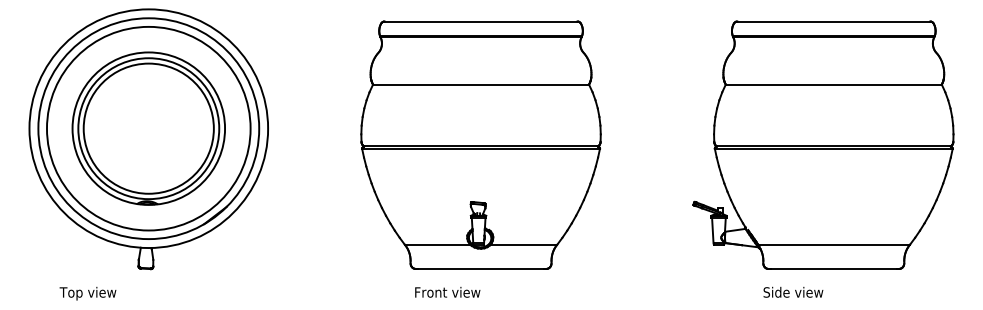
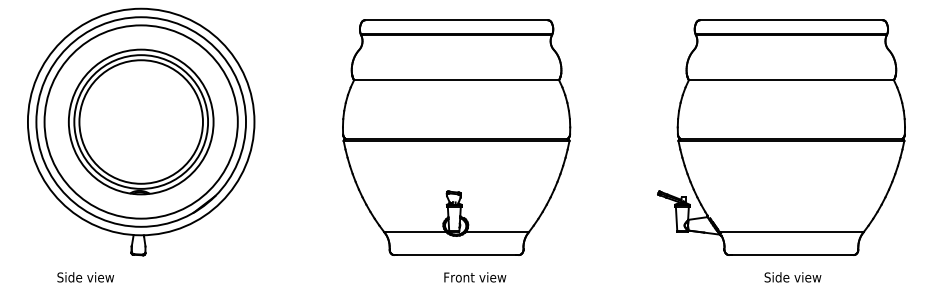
text: (793, 291) -> (793, 276), moved
text: (447, 292) -> (475, 277), moved
text: (89, 293) -> (84, 278), Top view -> Side view

